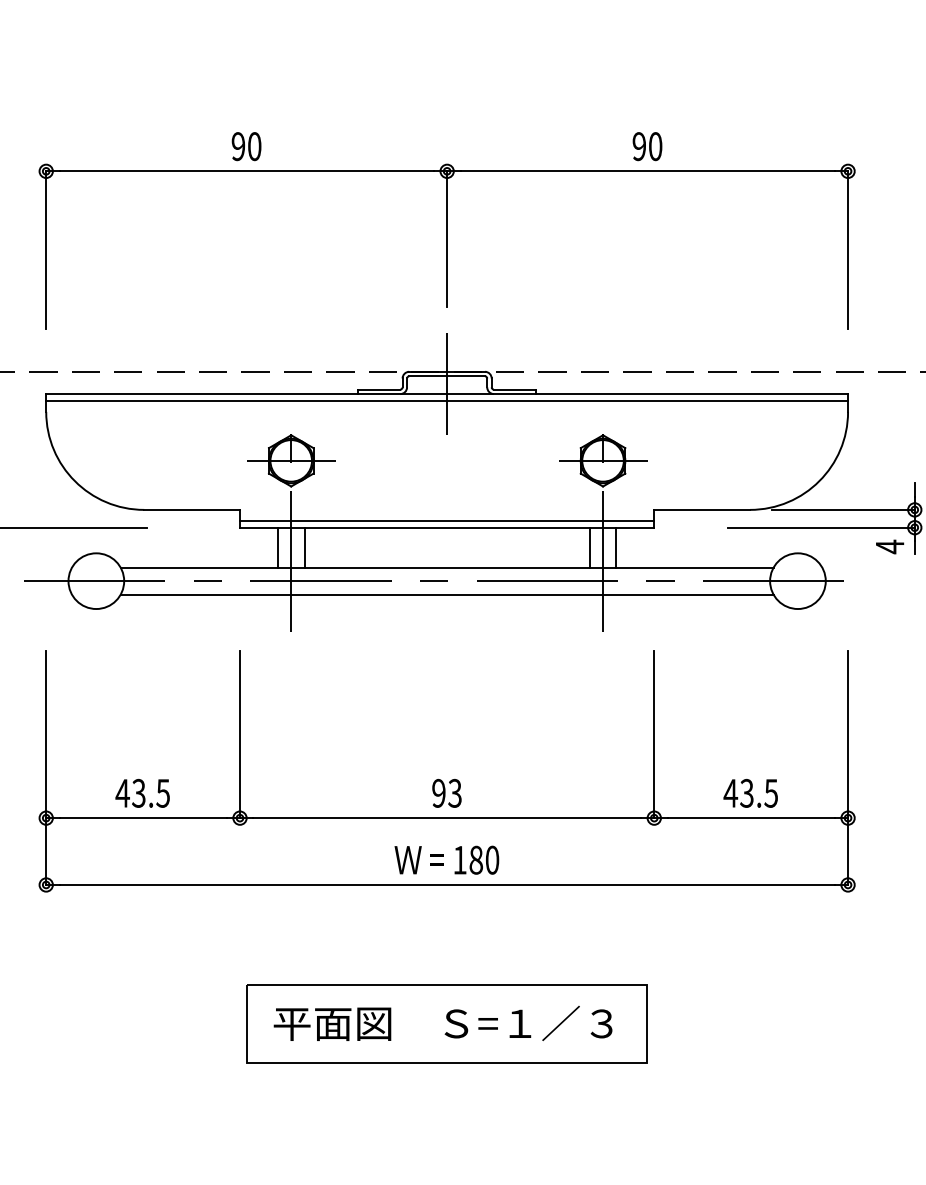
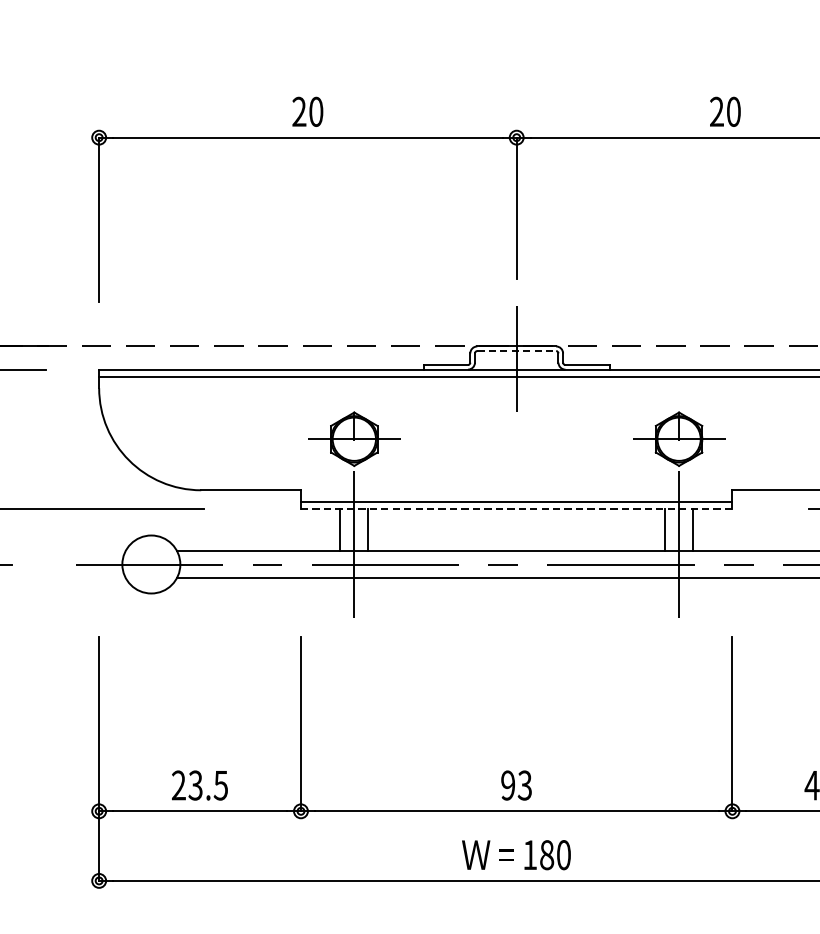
text: (238, 146) -> (299, 111), 90 -> 20
text: (639, 146) -> (717, 111), 90 -> 20
line: (447, 376) -> (517, 351), solid -> dashed
line: (447, 527) -> (517, 508), solid -> dashed
text: (122, 792) -> (178, 784), 43.5 -> 23.5

